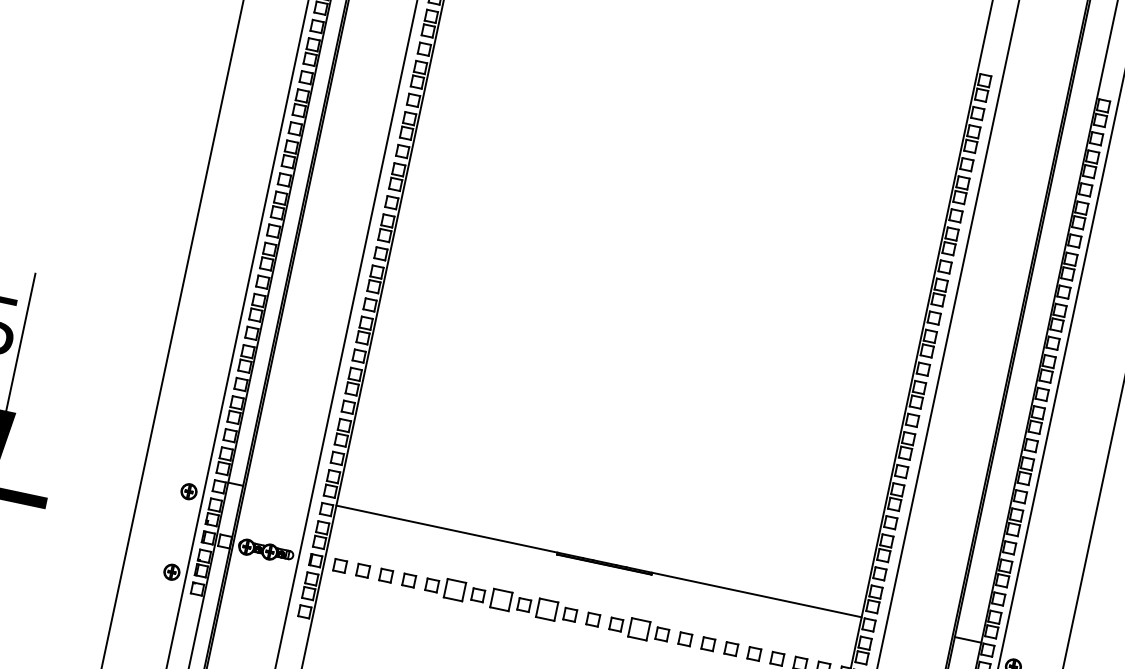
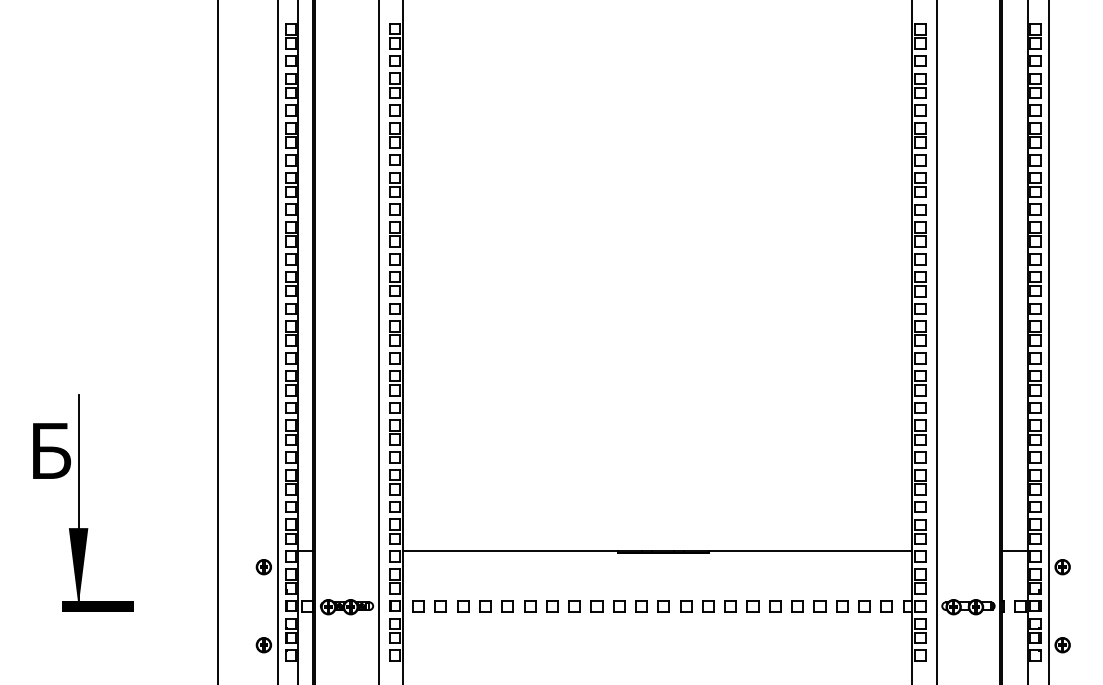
part: (455, 590) -> (530, 606), size x0.62
part: (500, 600) -> (574, 606), size x0.62
part: (547, 610) -> (619, 606), size x0.62
part: (639, 629) -> (708, 606), size x0.62

